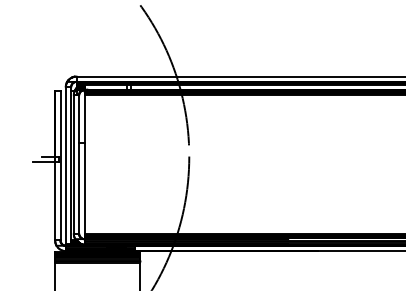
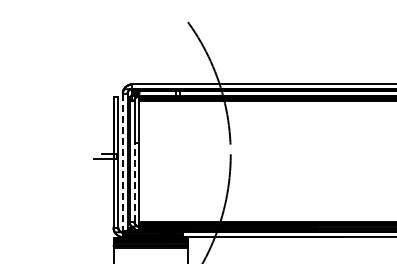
line: (65, 165) -> (122, 162), solid -> dashed
line: (79, 188) -> (134, 182), solid -> dashed

